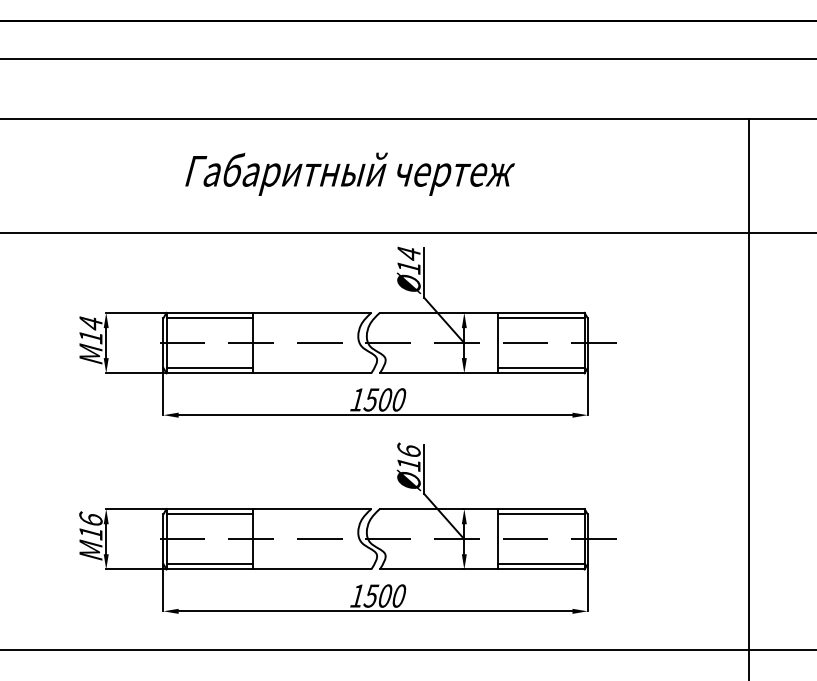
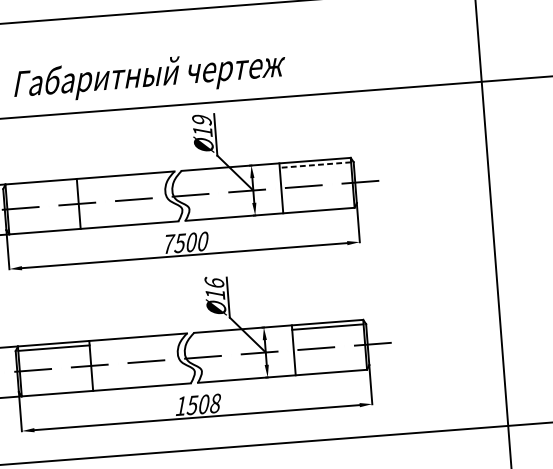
text: (349, 173) -> (149, 75), moved
text: (408, 253) -> (201, 120), Ø14 -> Ø19
line: (209, 318) -> (41, 186), removed
line: (540, 318) -> (314, 165), solid -> dashed
line: (209, 367) -> (44, 226), removed
line: (541, 367) -> (318, 205), removed
text: (358, 399) -> (169, 243), 1500 -> 7500
line: (209, 564) -> (56, 389), removed
line: (541, 564) -> (331, 368), removed
text: (398, 596) -> (215, 403), 1500 -> 1508

